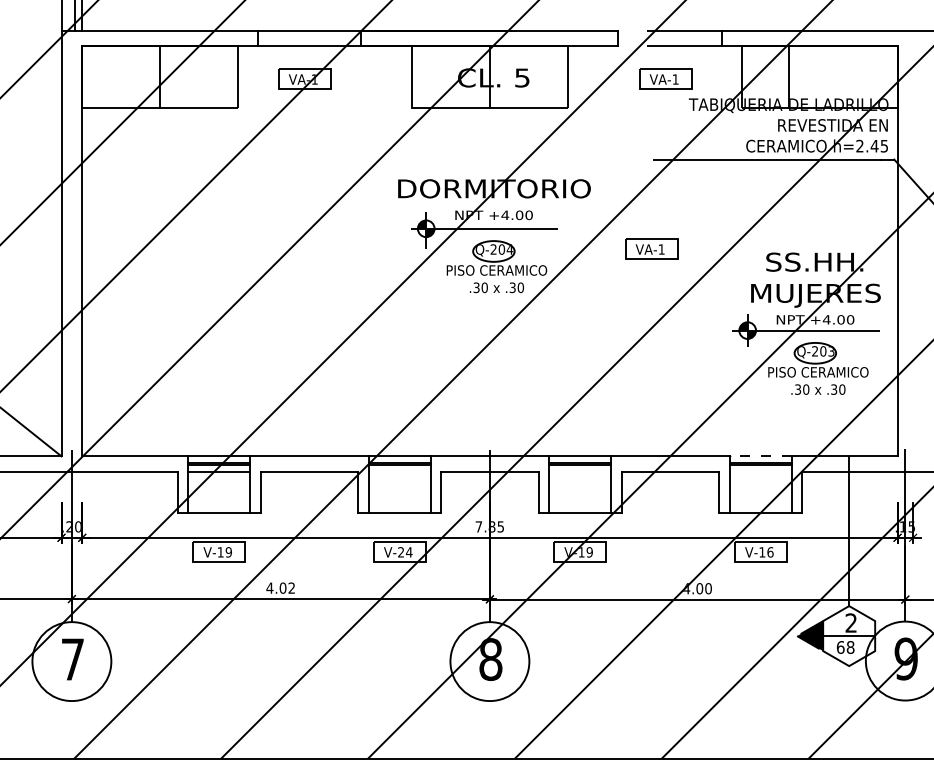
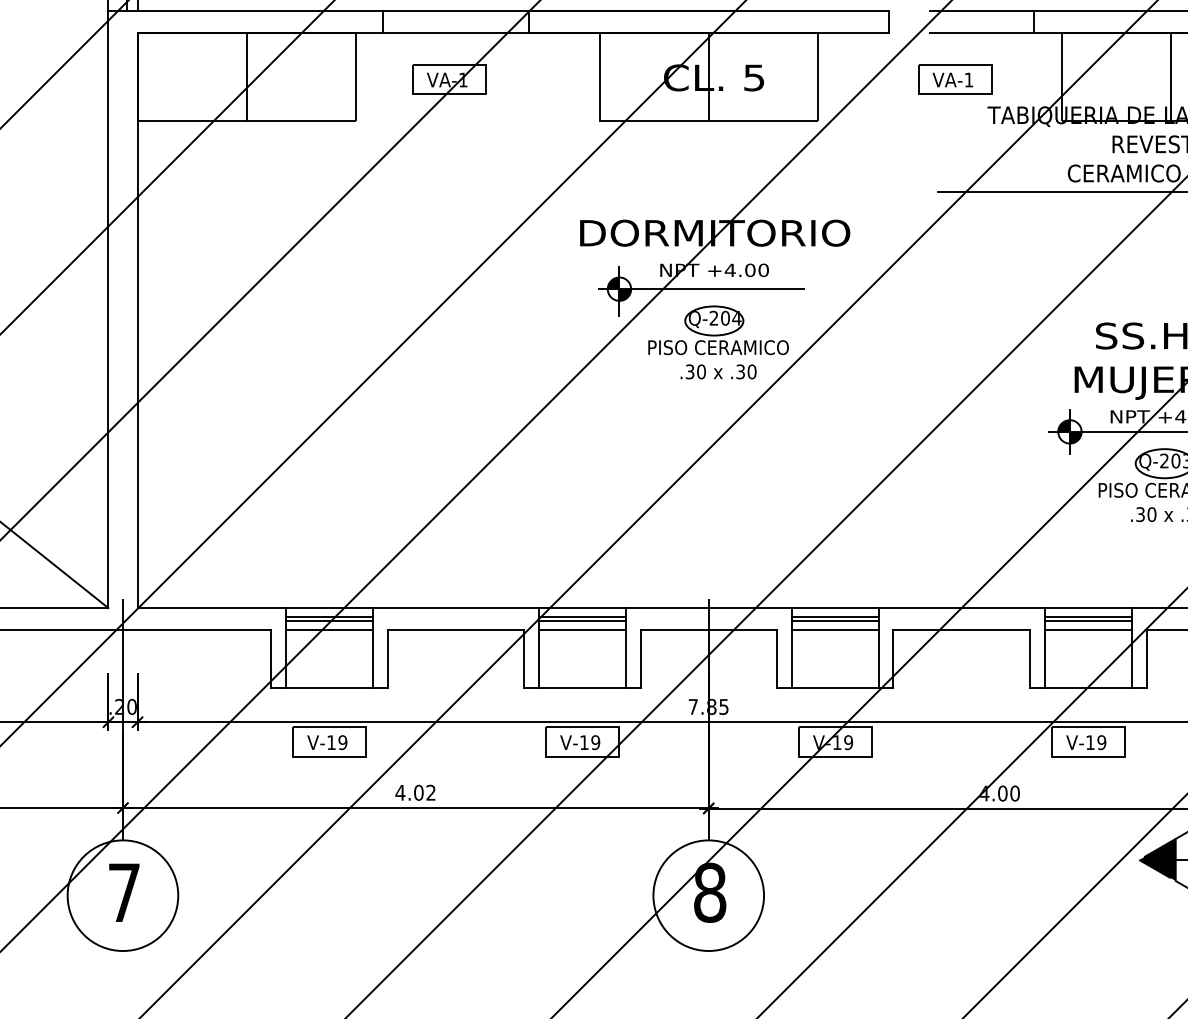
line: (788, 77) -> (1170, 77), moved
part: (651, 248) -> (935, 316), removed
line: (760, 456) -> (1087, 608), dashed -> solid
line: (399, 471) -> (582, 629), added
line: (579, 471) -> (834, 629), added
line: (760, 471) -> (1087, 629), added
text: (405, 552) -> (590, 742), V-24 -> V-19
text: (770, 552) -> (1101, 742), V-16 -> V-19

